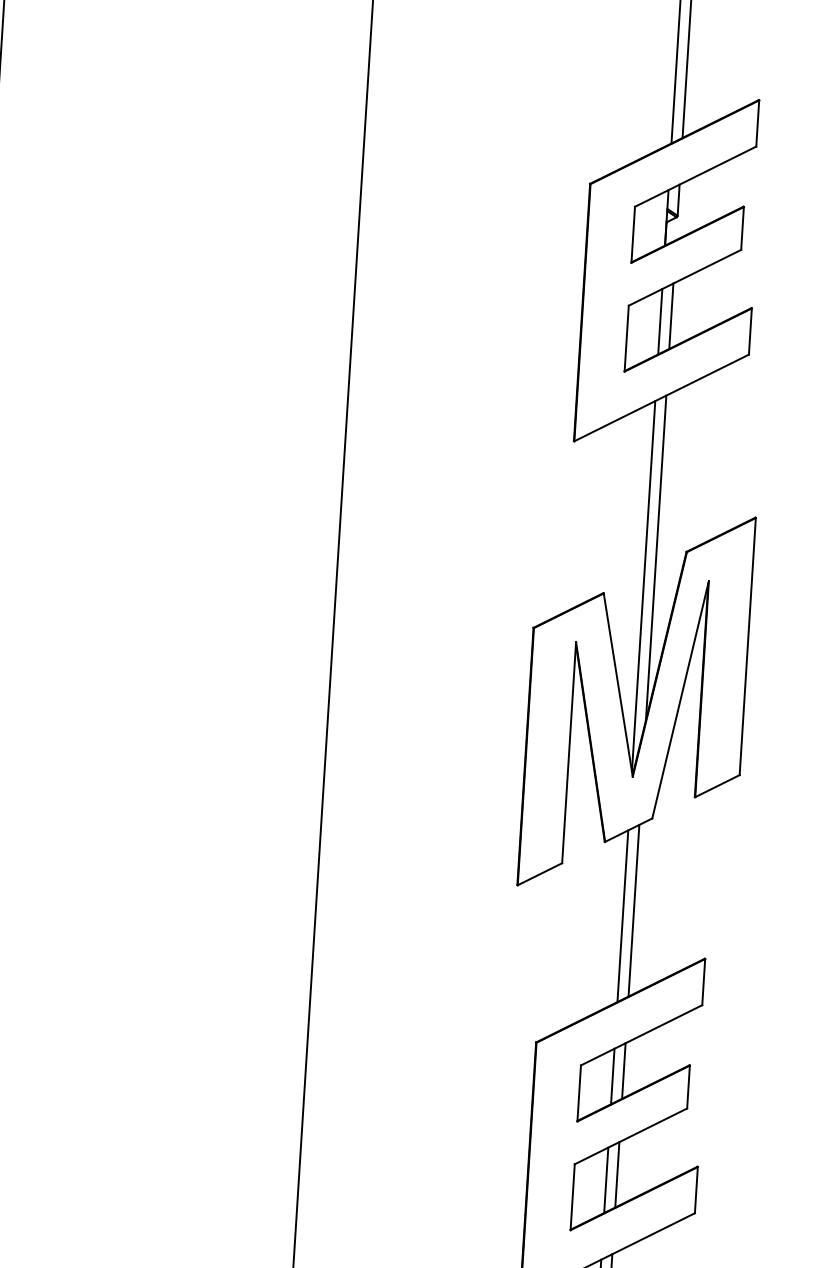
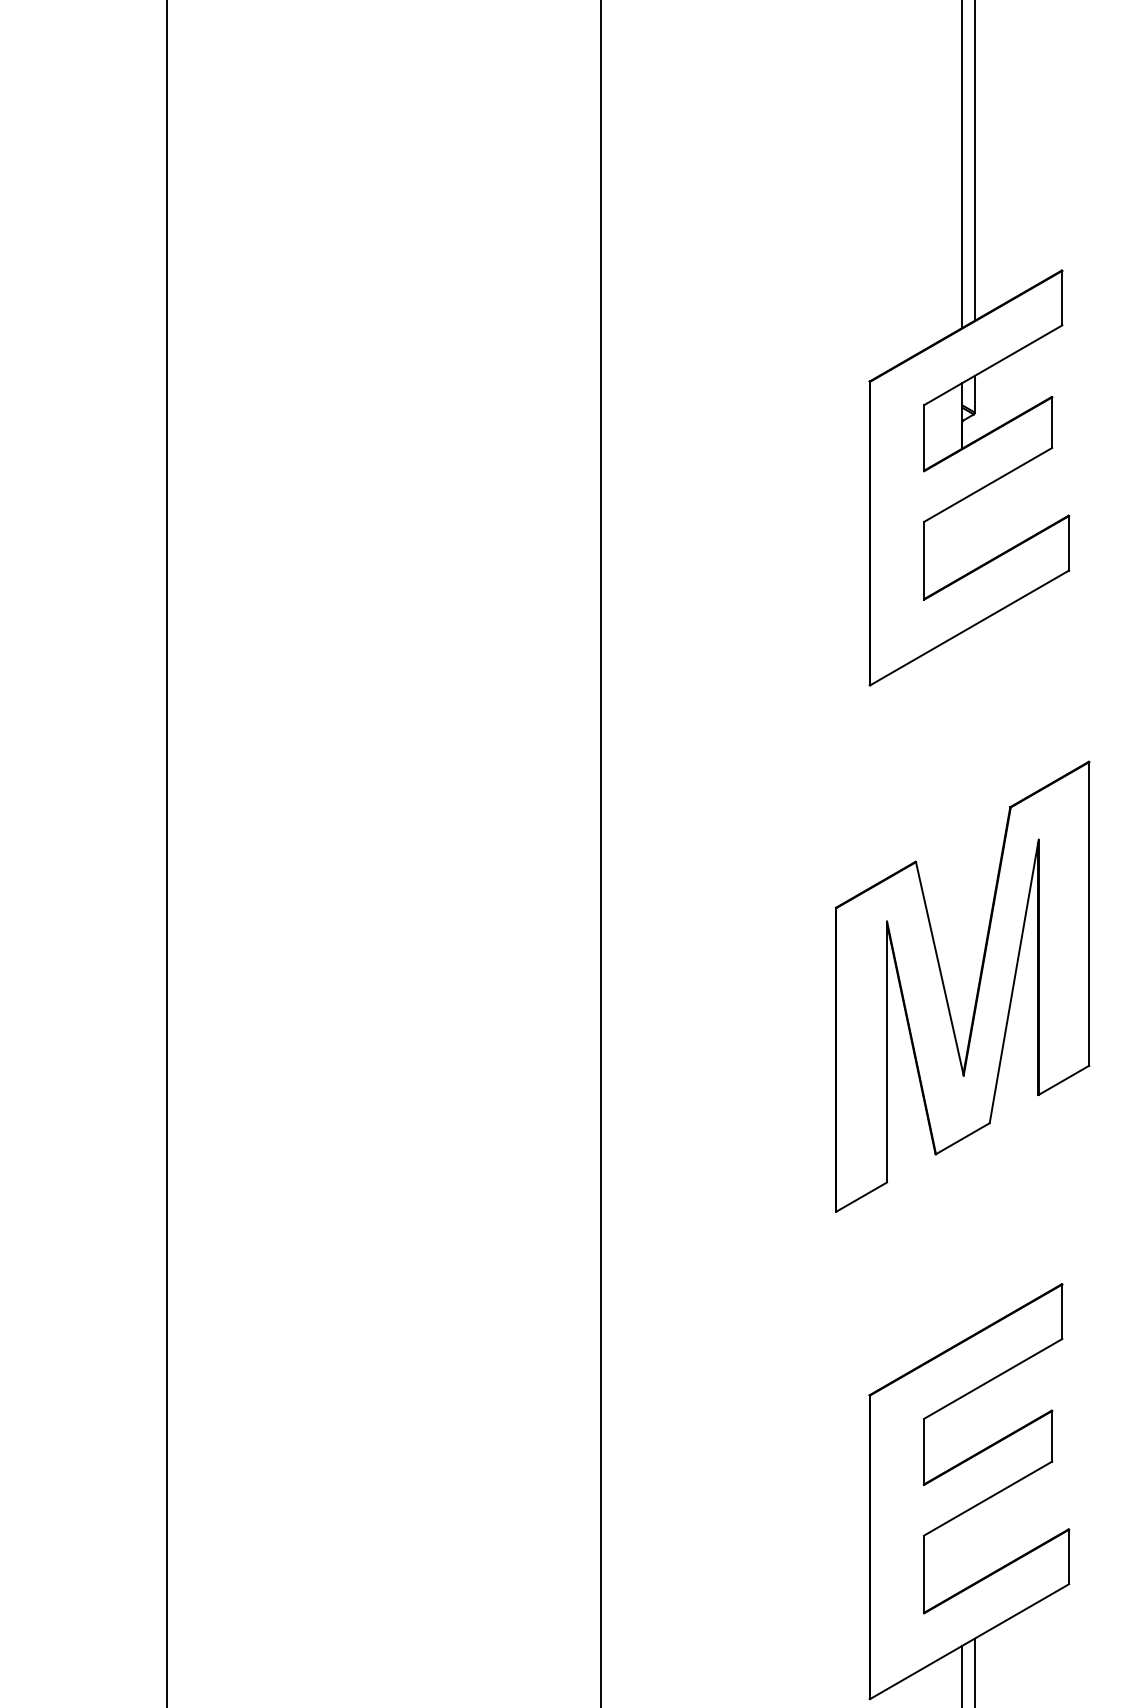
line: (670, 315) -> (974, 530), removed
line: (660, 321) -> (962, 538), removed
line: (655, 557) -> (974, 816), removed
line: (643, 586) -> (962, 850), removed
line: (633, 910) -> (974, 1232), removed
line: (622, 916) -> (962, 1240), removed
line: (623, 1071) -> (974, 1422), removed
line: (612, 1076) -> (962, 1429), removed
line: (616, 1174) -> (974, 1544), removed
line: (606, 1179) -> (962, 1551), removed

